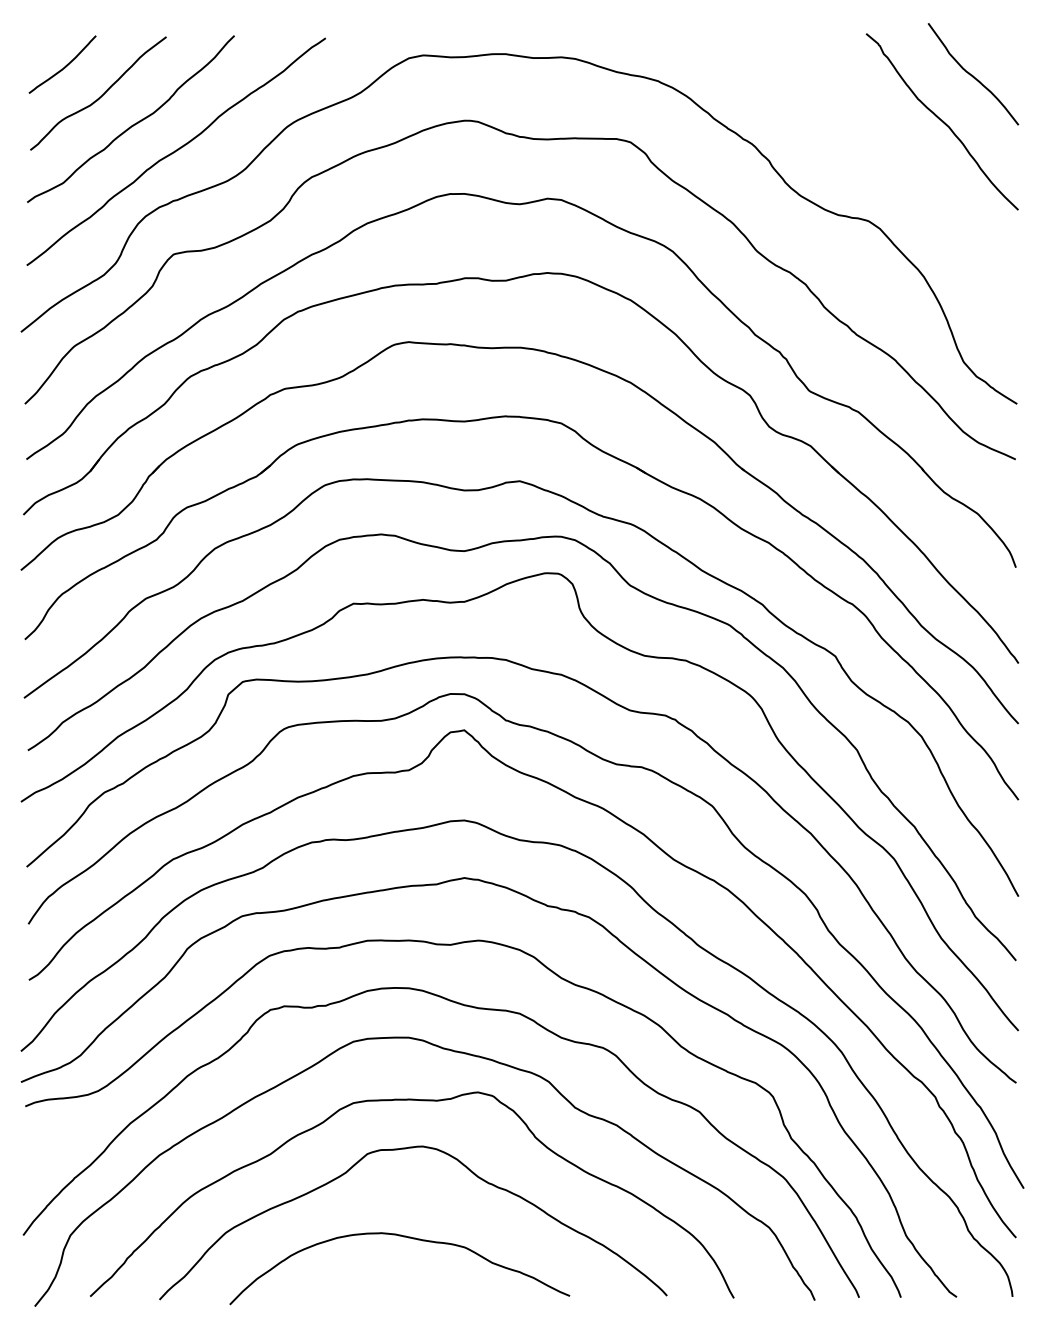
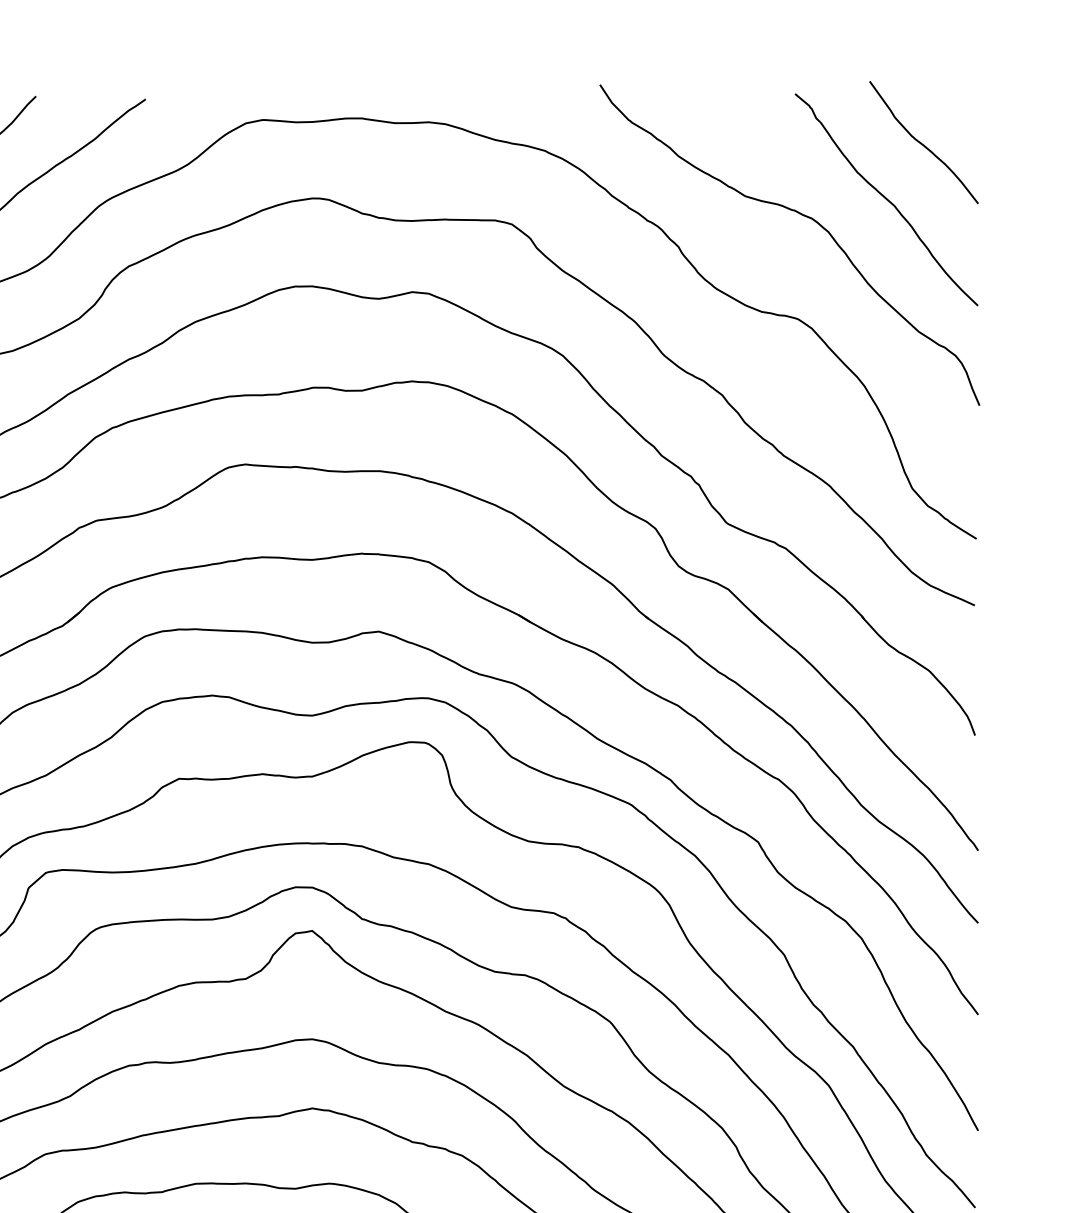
curve: (872, 135) -> (802, 216), added

